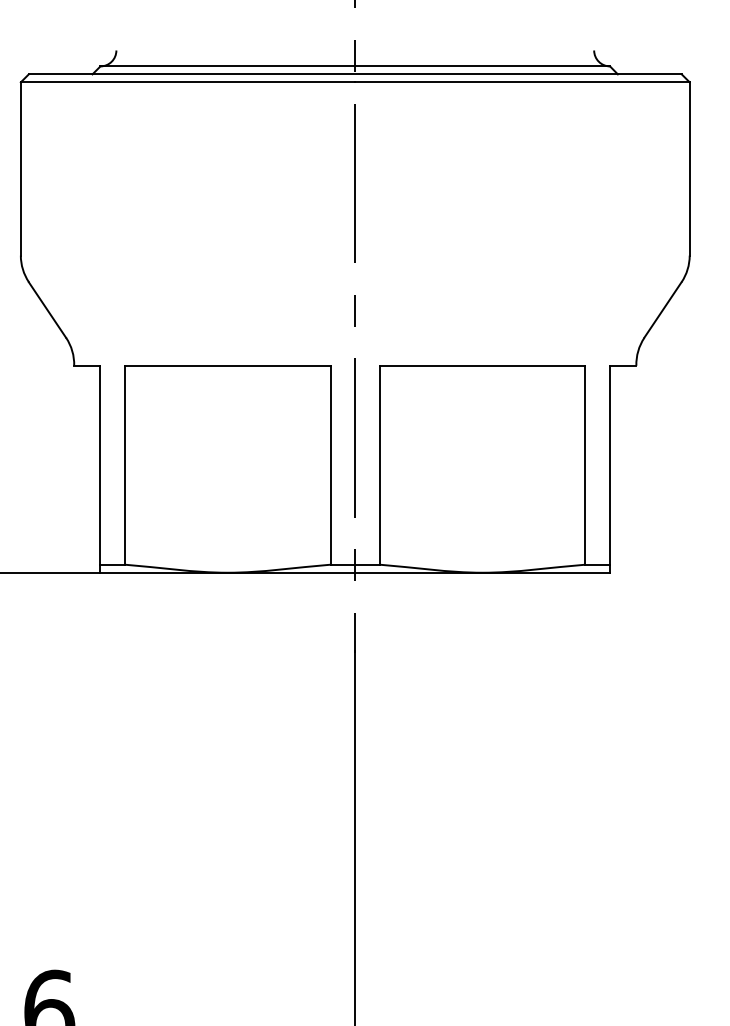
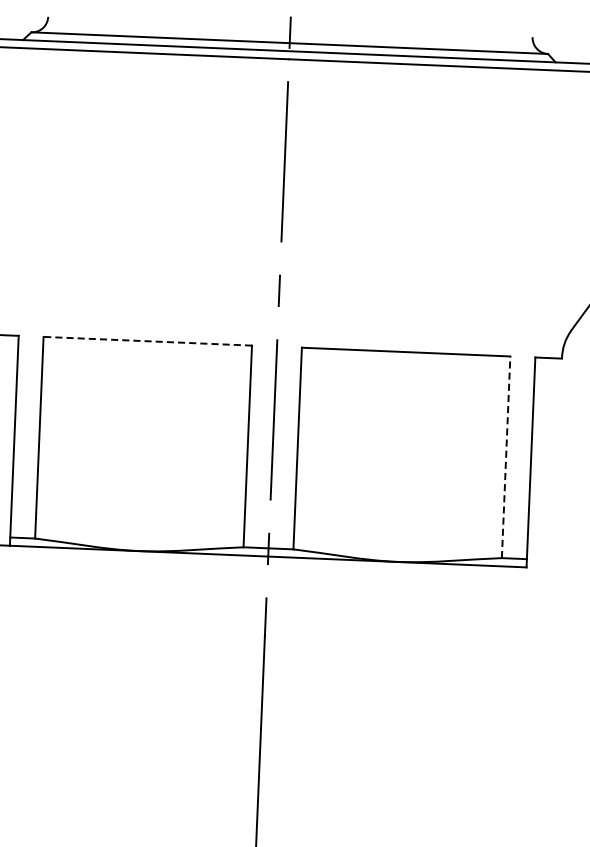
line: (227, 365) -> (147, 340), solid -> dashed
line: (585, 464) -> (506, 456), solid -> dashed

